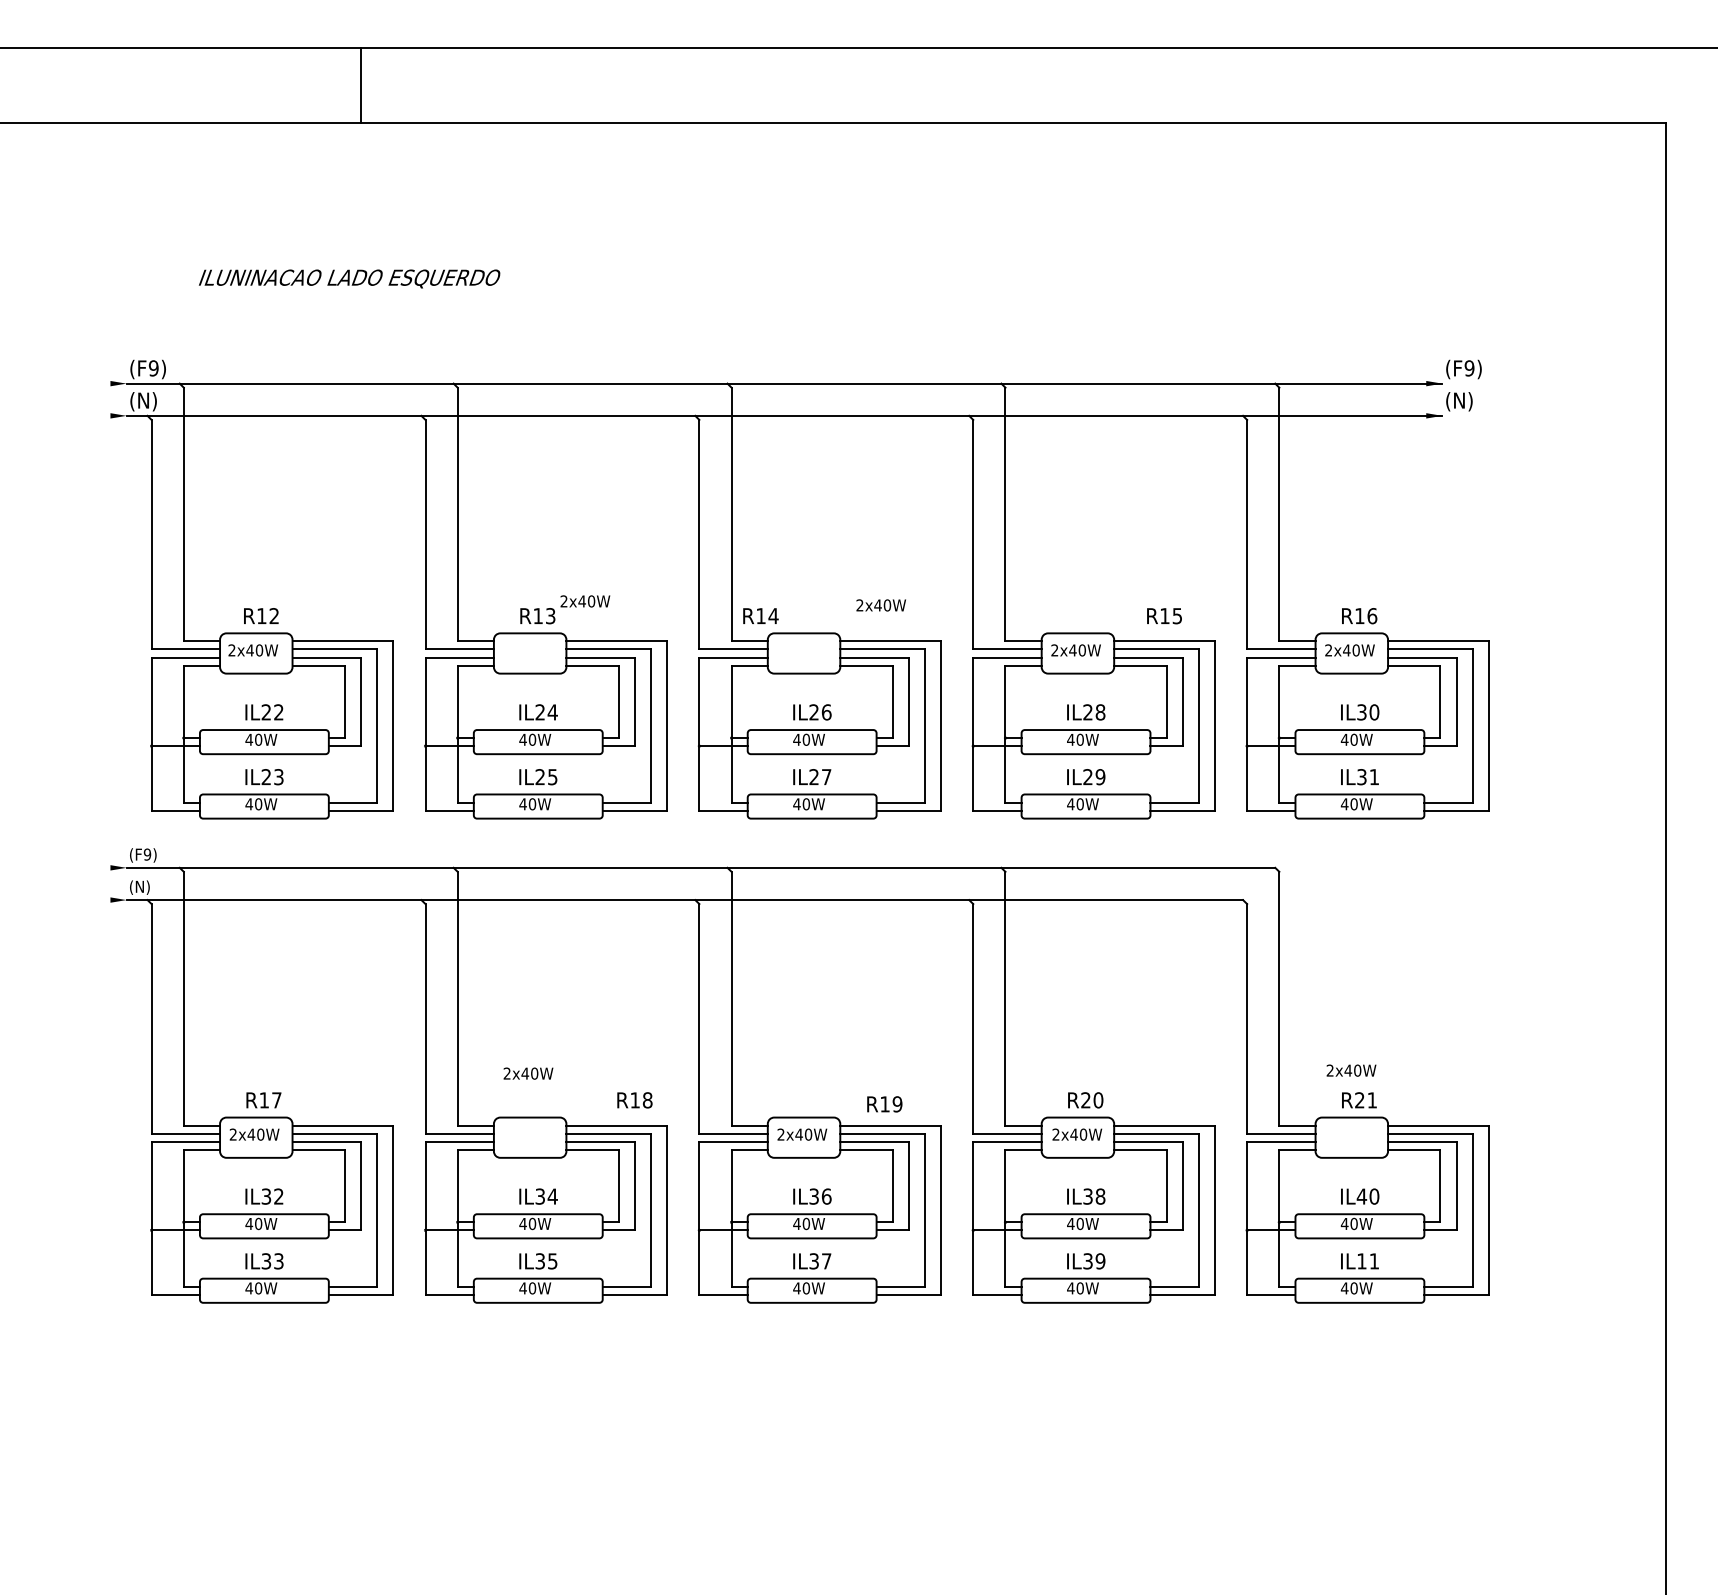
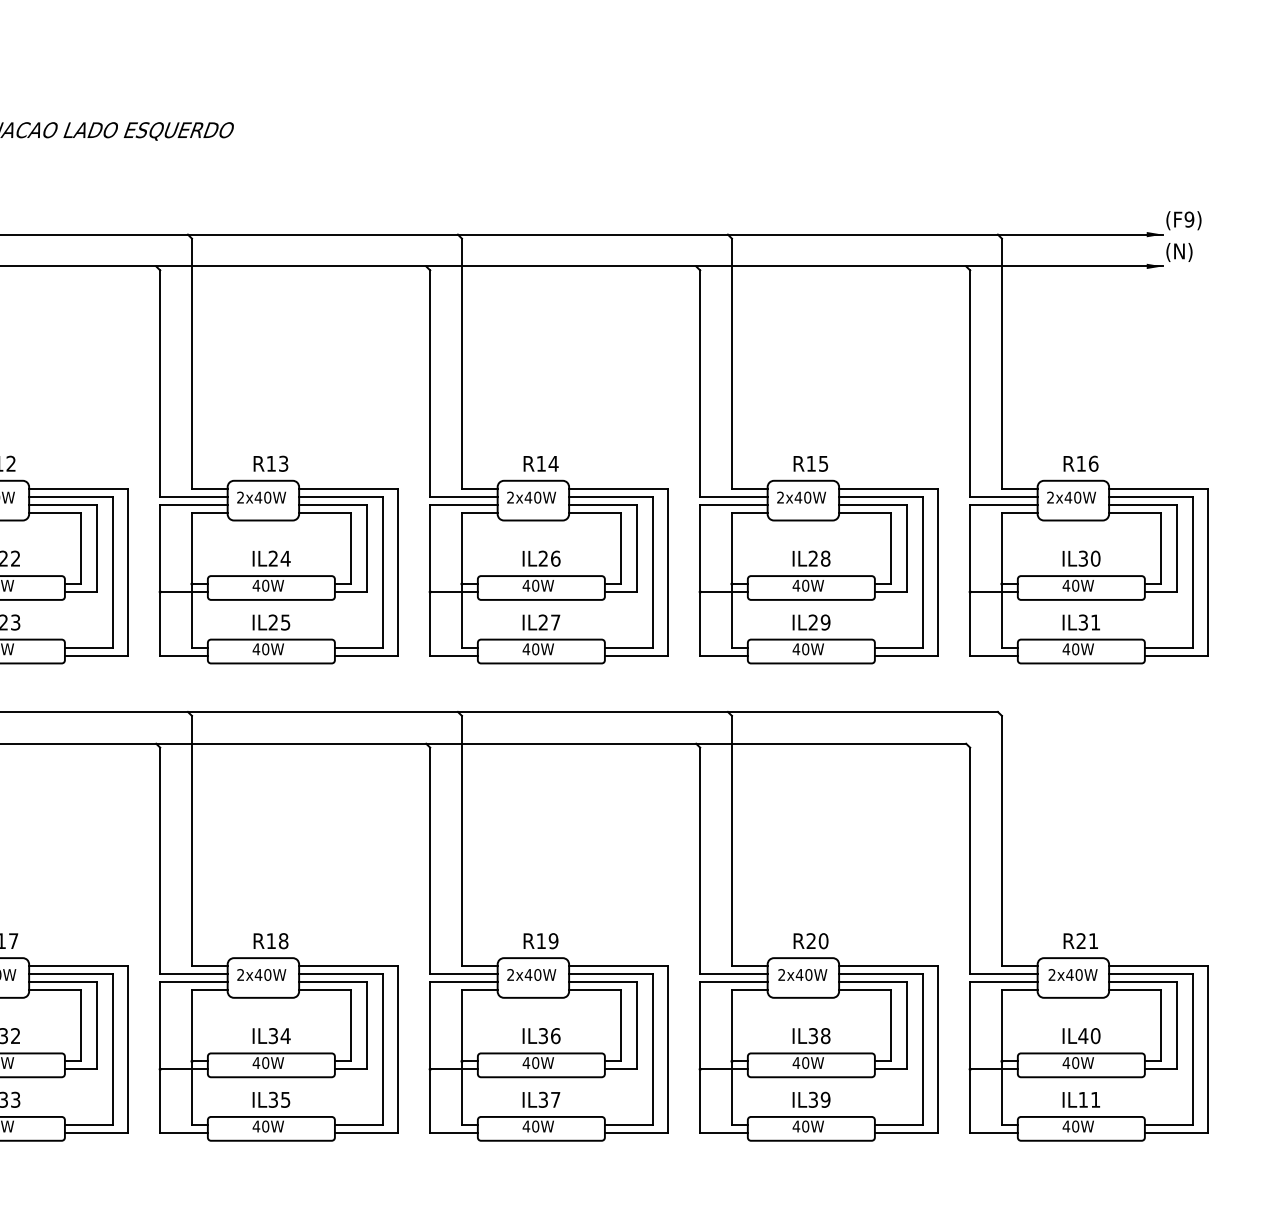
text: (585, 601) -> (261, 497), moved
text: (880, 605) -> (530, 497), moved
text: (760, 615) -> (540, 463), moved
text: (1164, 616) -> (810, 464), moved
text: (1351, 1070) -> (1073, 974), moved
text: (528, 1073) -> (261, 974), moved
text: (634, 1100) -> (270, 941), moved
text: (884, 1104) -> (540, 941), moved

